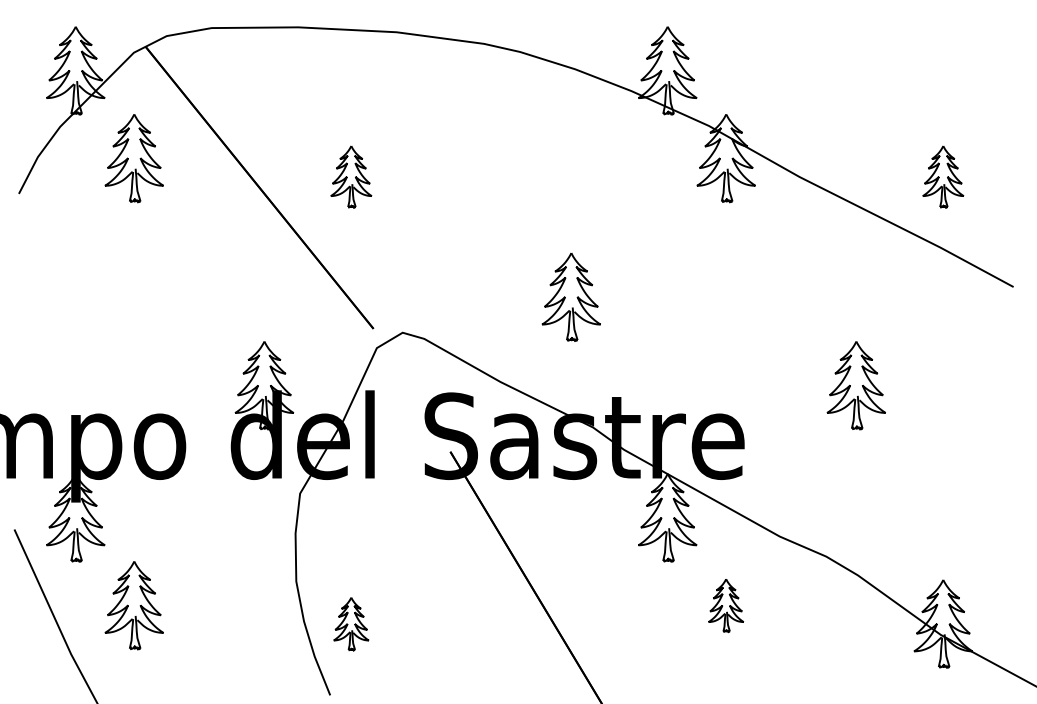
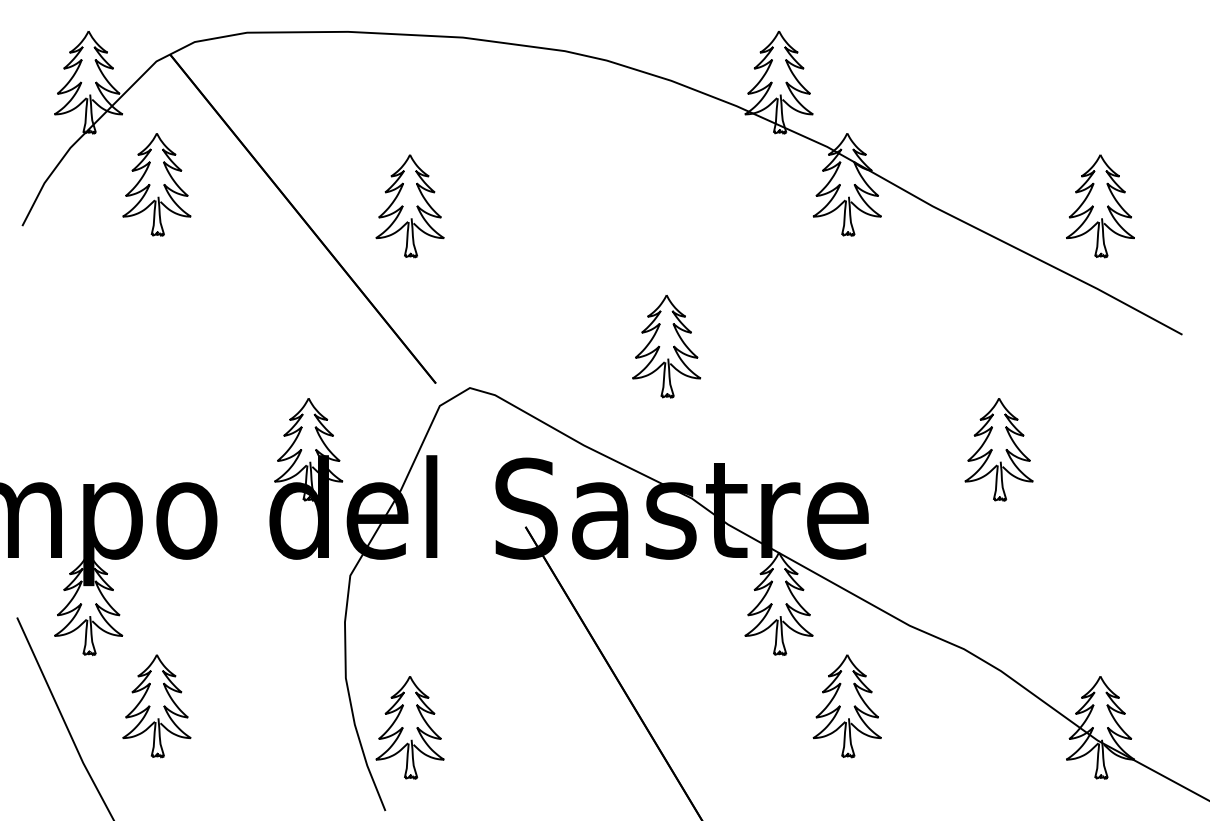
part: (350, 177) -> (409, 206), size x1.43
part: (943, 177) -> (1100, 206), size x1.43
part: (725, 605) -> (846, 706), size x1.67
part: (350, 623) -> (409, 727), size x1.67

